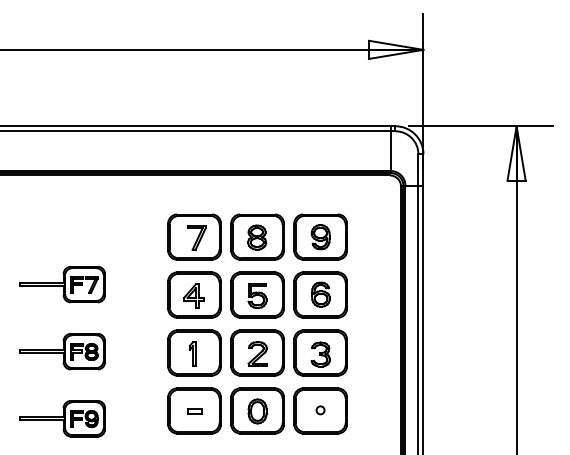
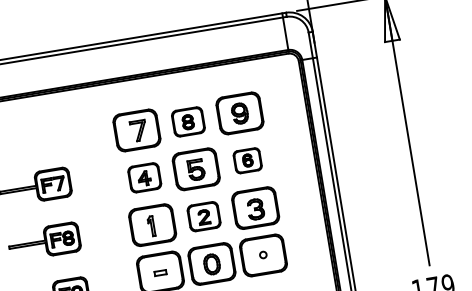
part: (257, 236) -> (188, 121), size x0.7
part: (194, 294) -> (144, 177), size x0.7
part: (320, 294) -> (247, 160), size x0.6
part: (257, 352) -> (203, 216), size x0.7

